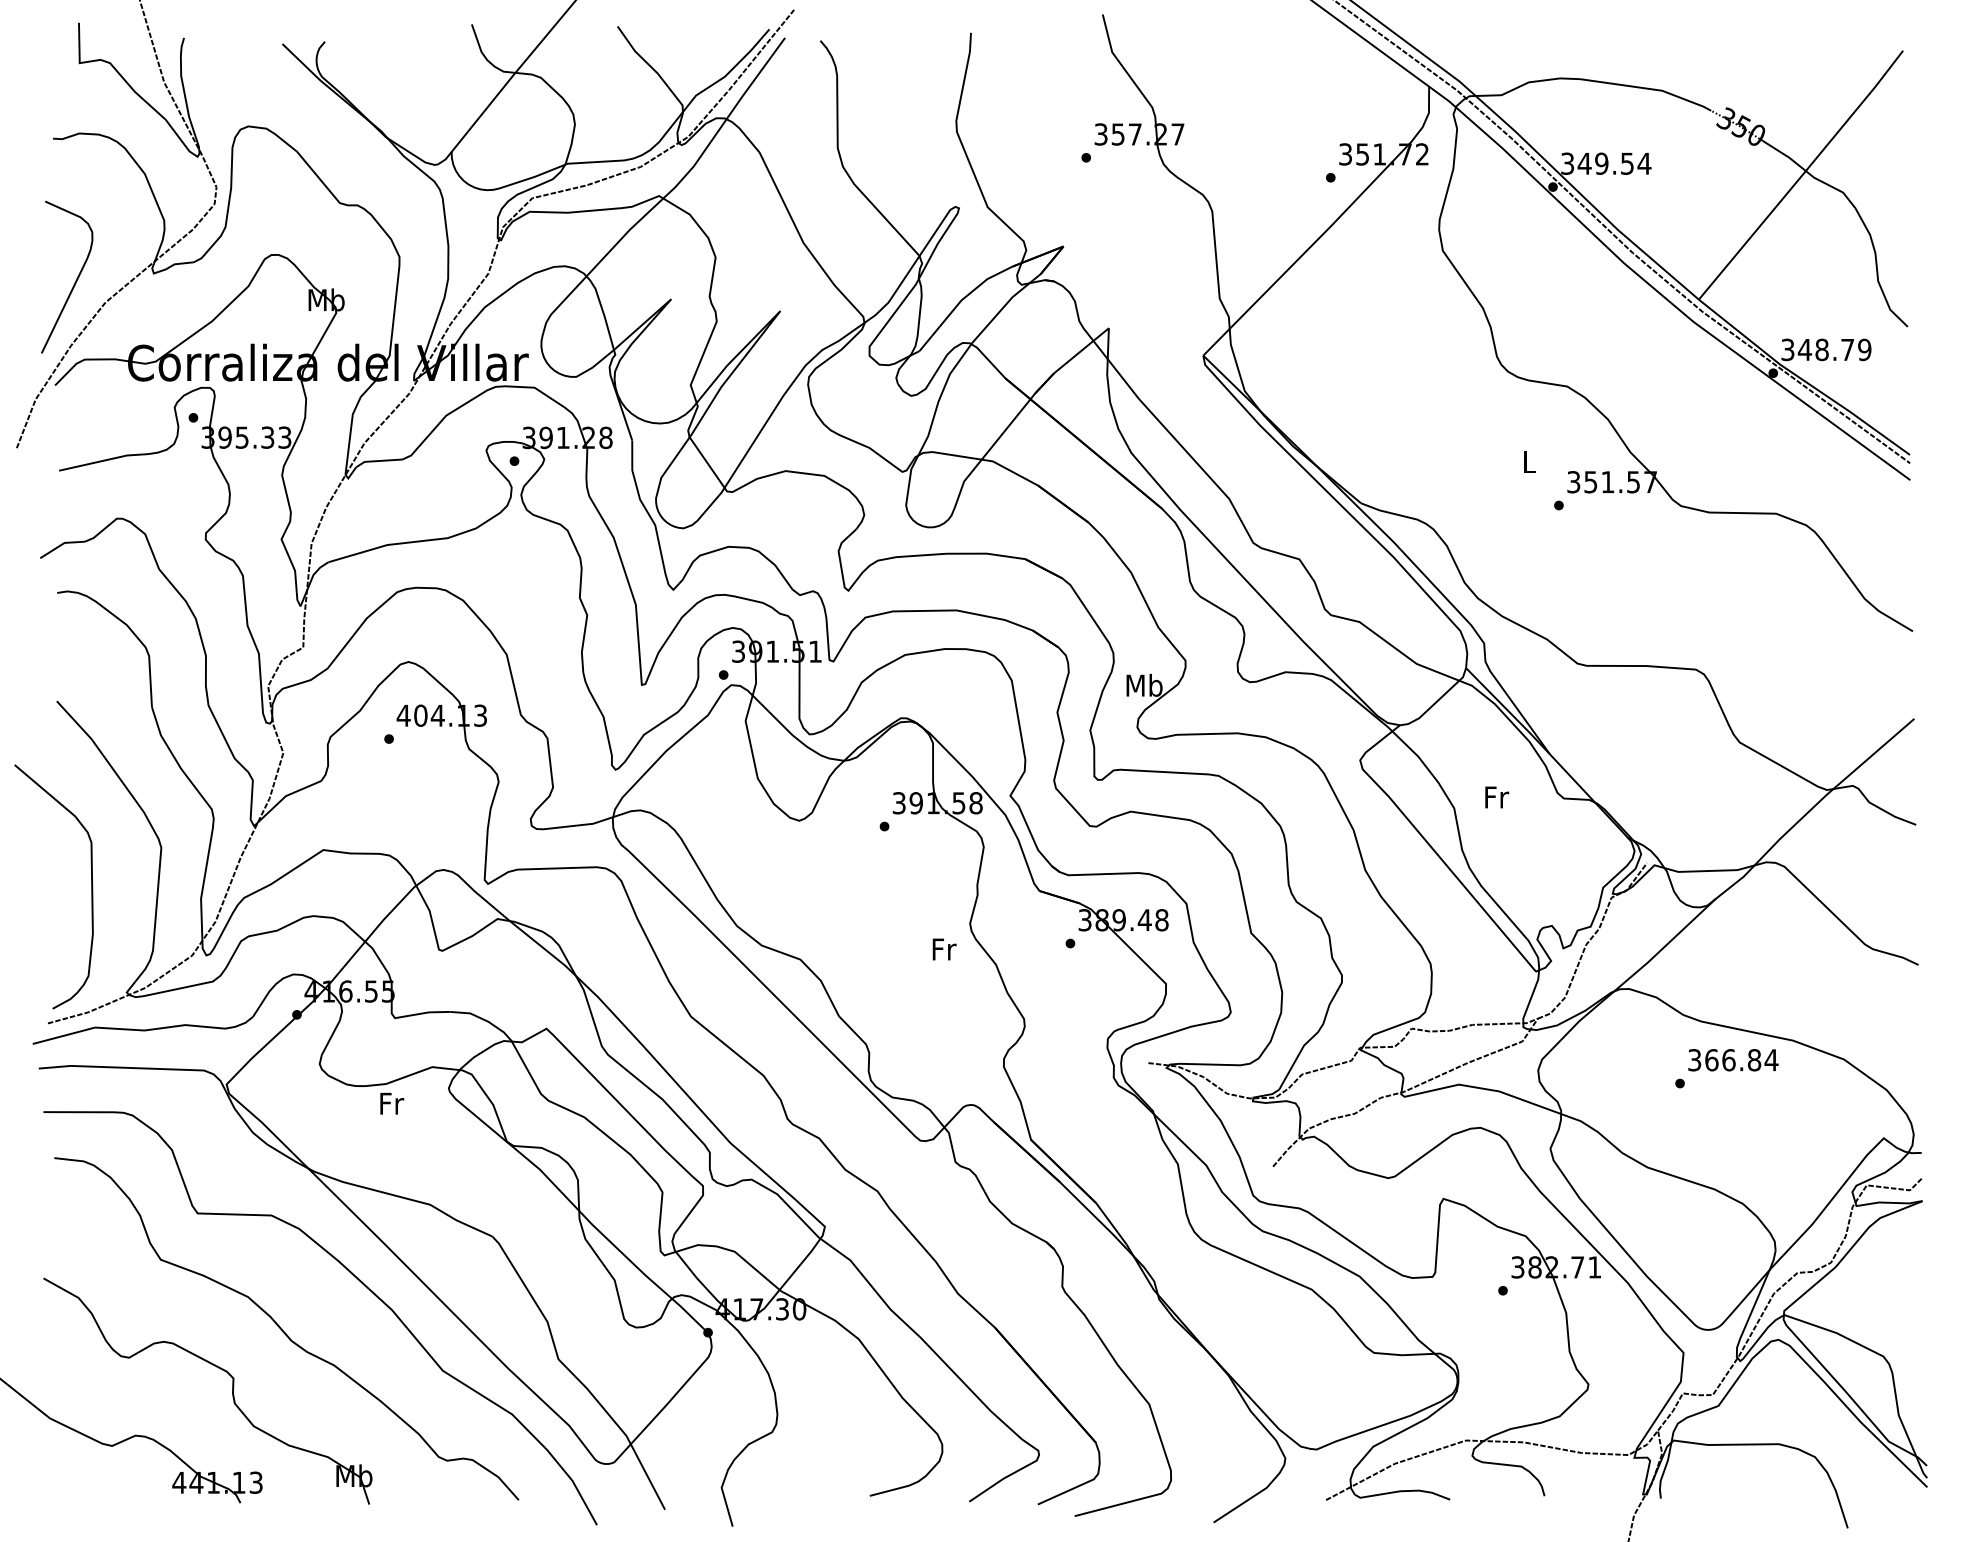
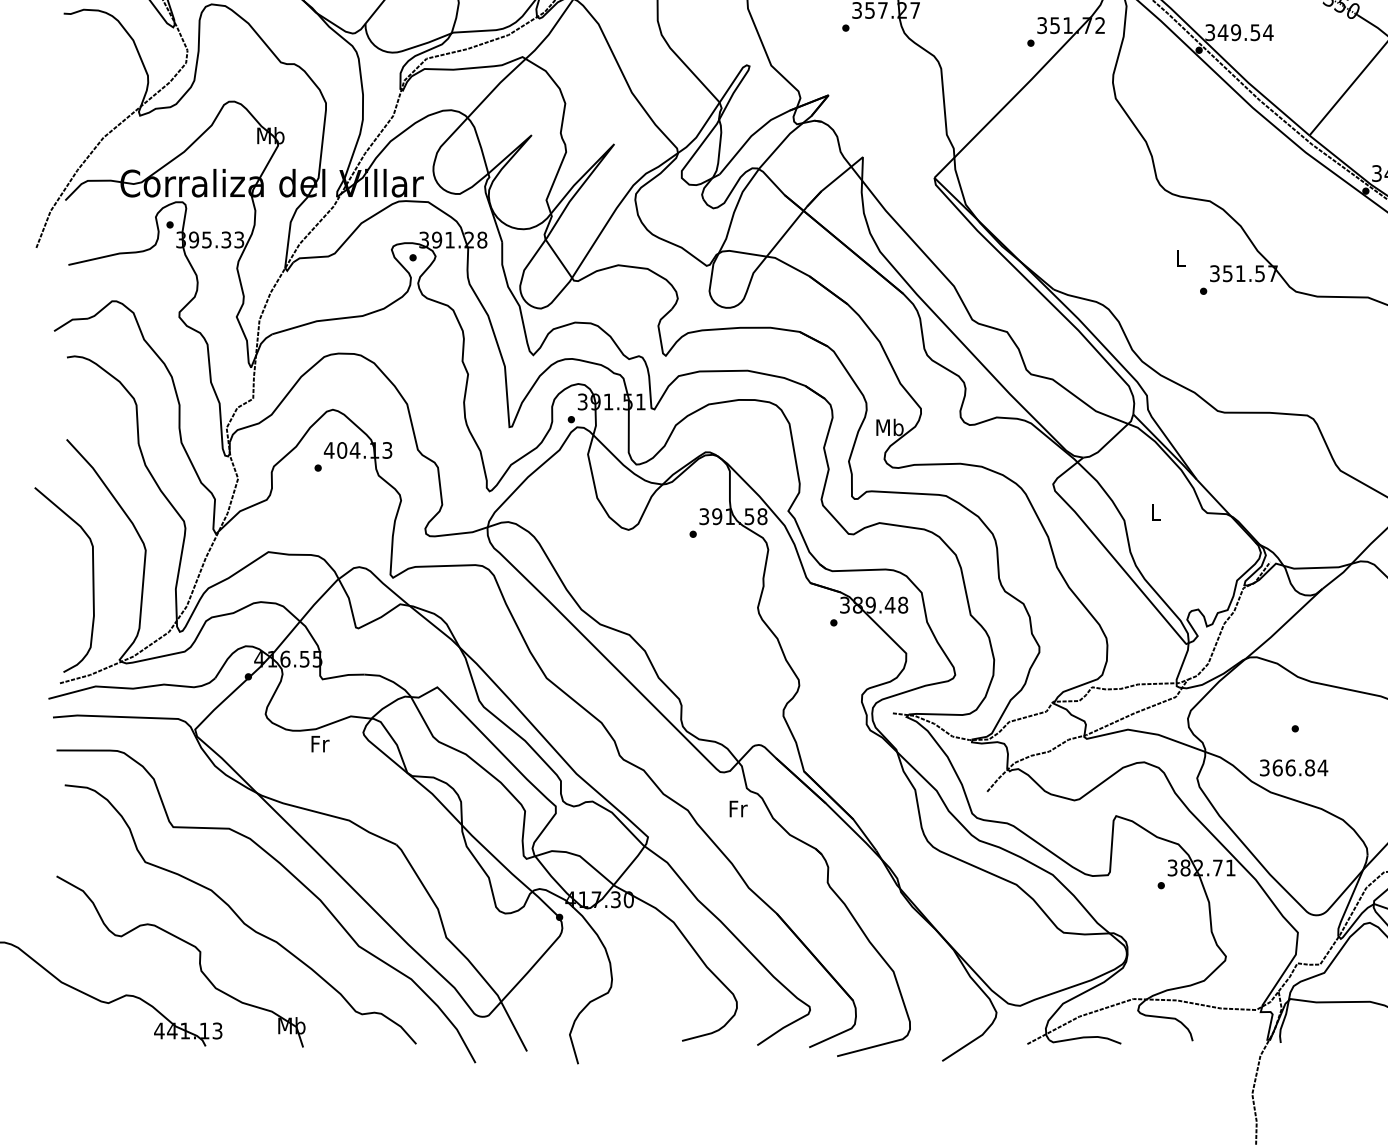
curve: (75, 280) -> (80, 121), removed
text: (1497, 797) -> (1157, 512), Fr -> L
text: (944, 949) -> (738, 809), moved
text: (1733, 1060) -> (1294, 768), moved

